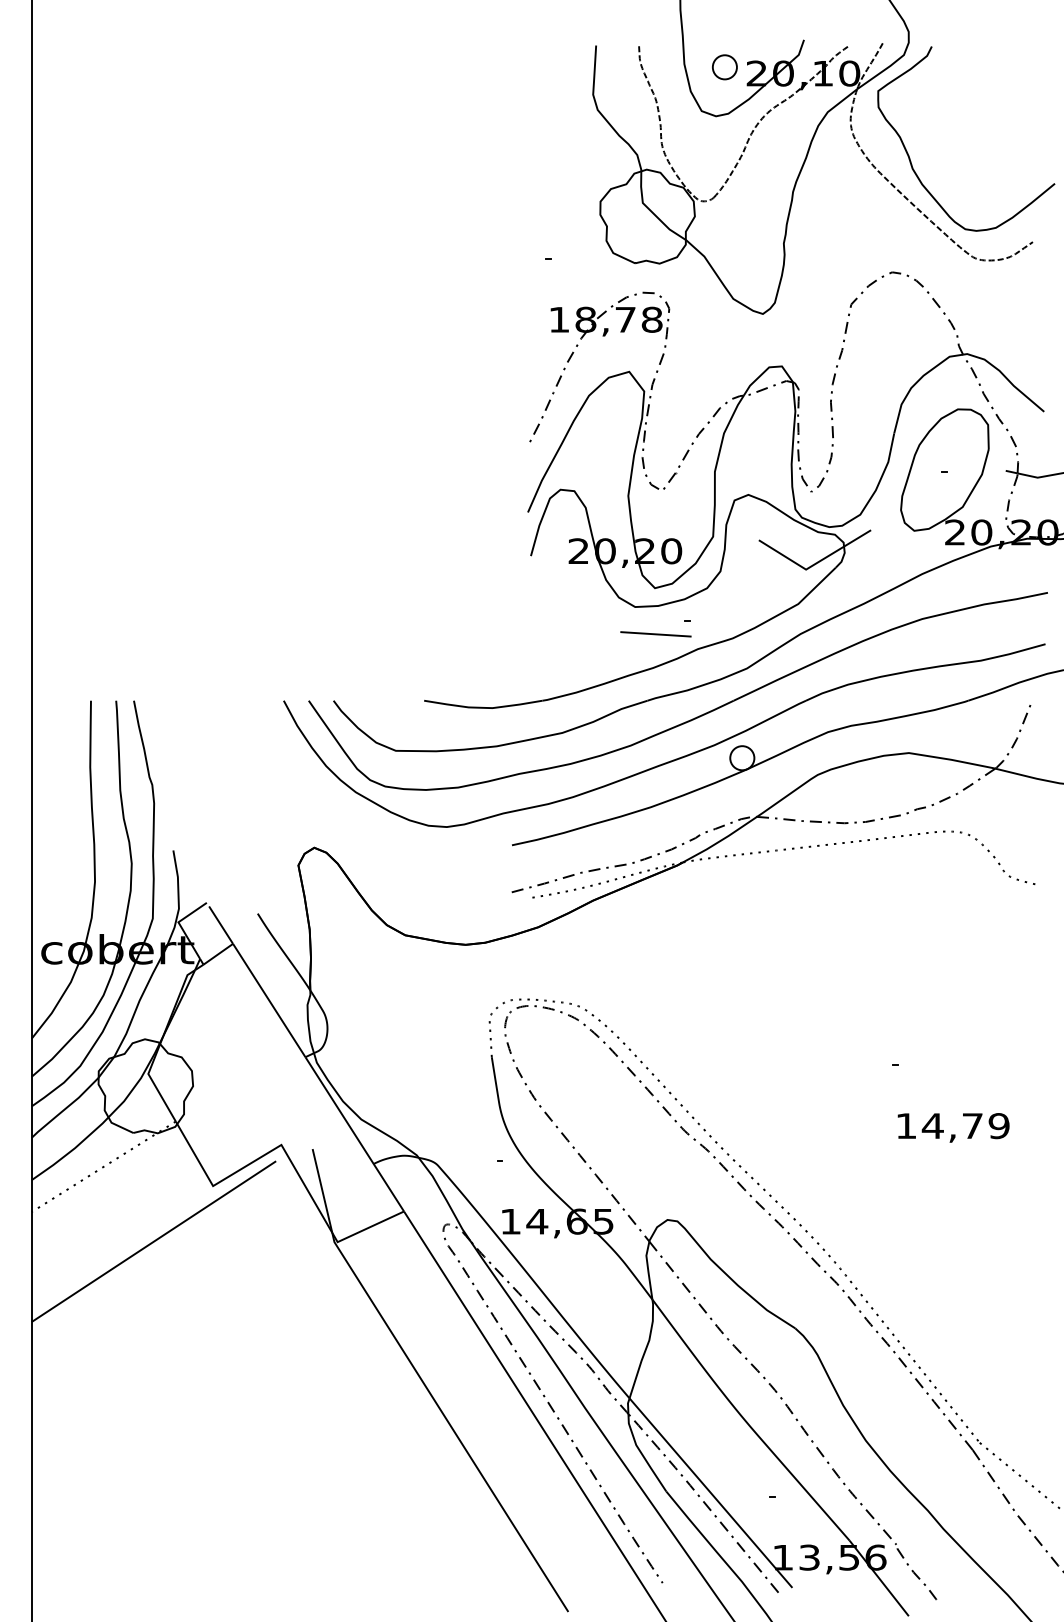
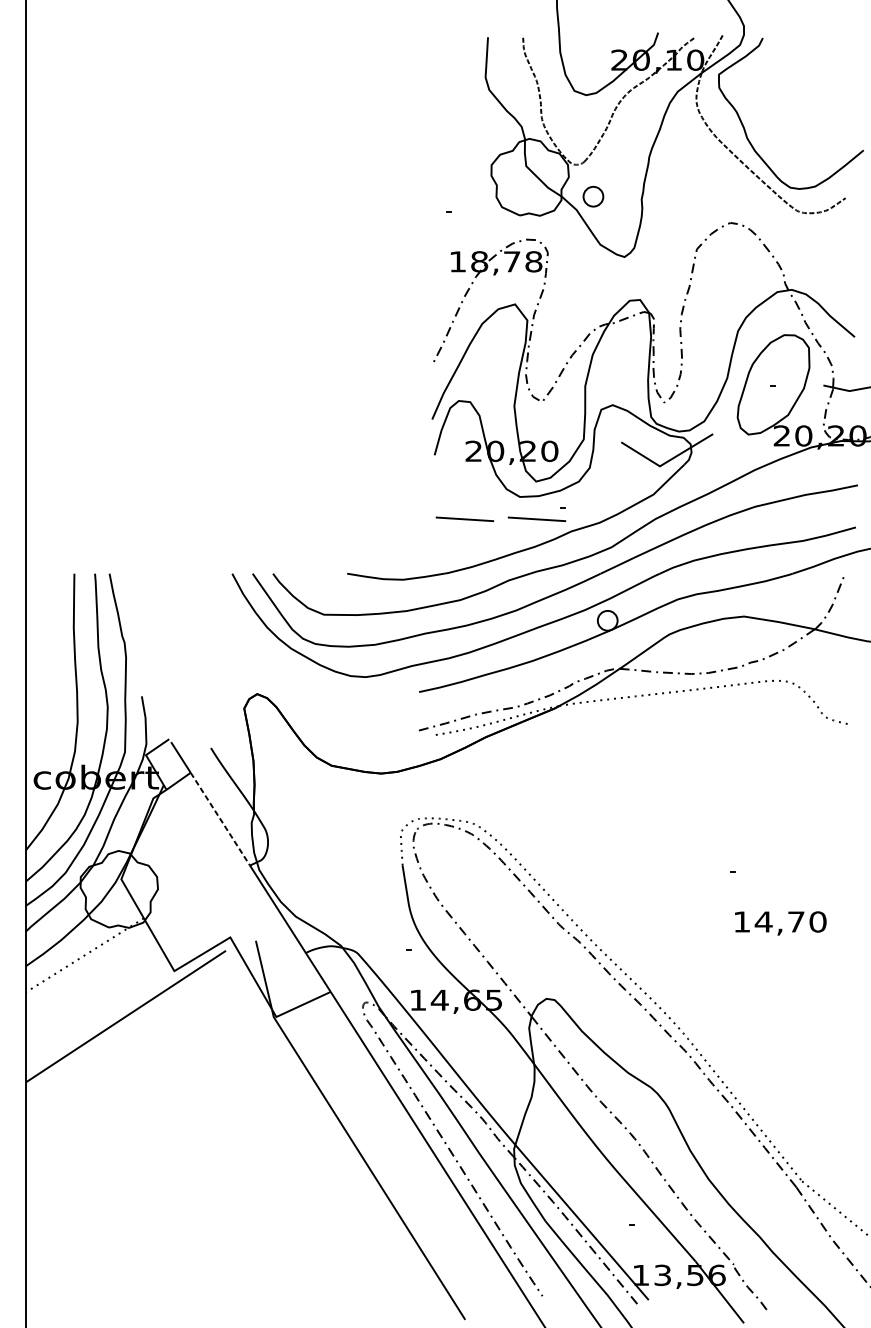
part: (724, 67) -> (593, 196), moved
line: (567, 634) -> (464, 519), added
line: (269, 1000) -> (220, 819), solid -> dashed
text: (998, 1126) -> (817, 922), 14,79 -> 14,70

